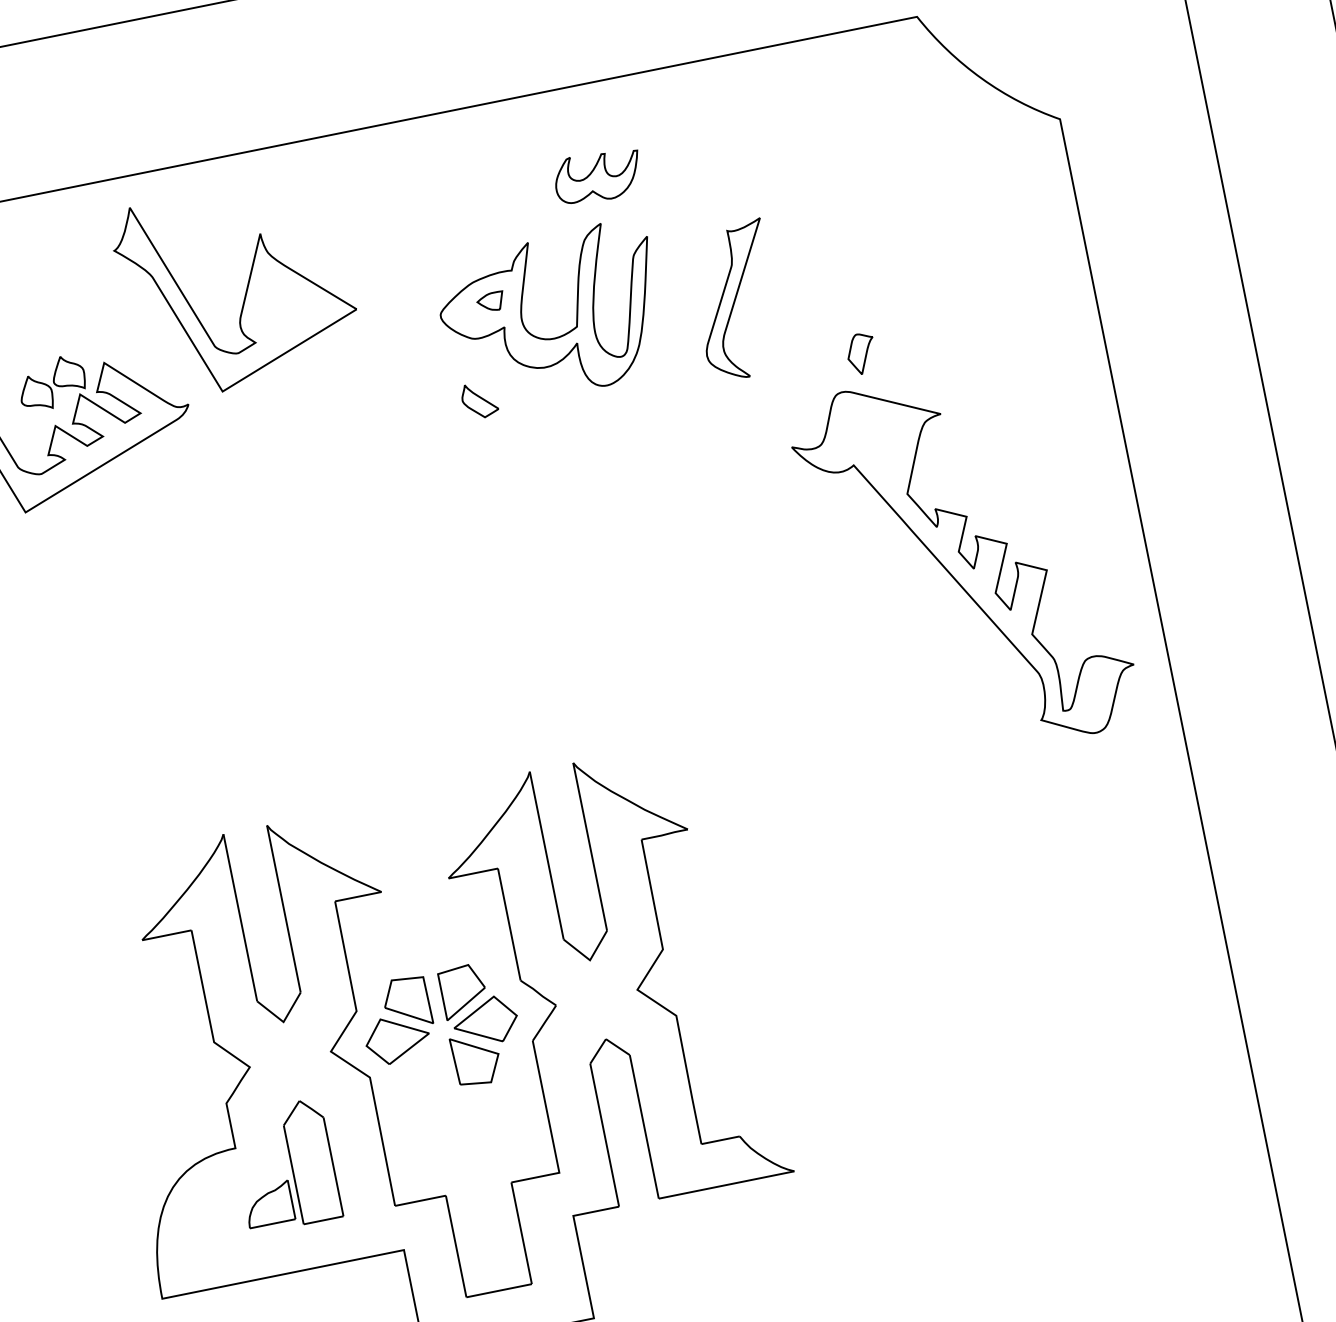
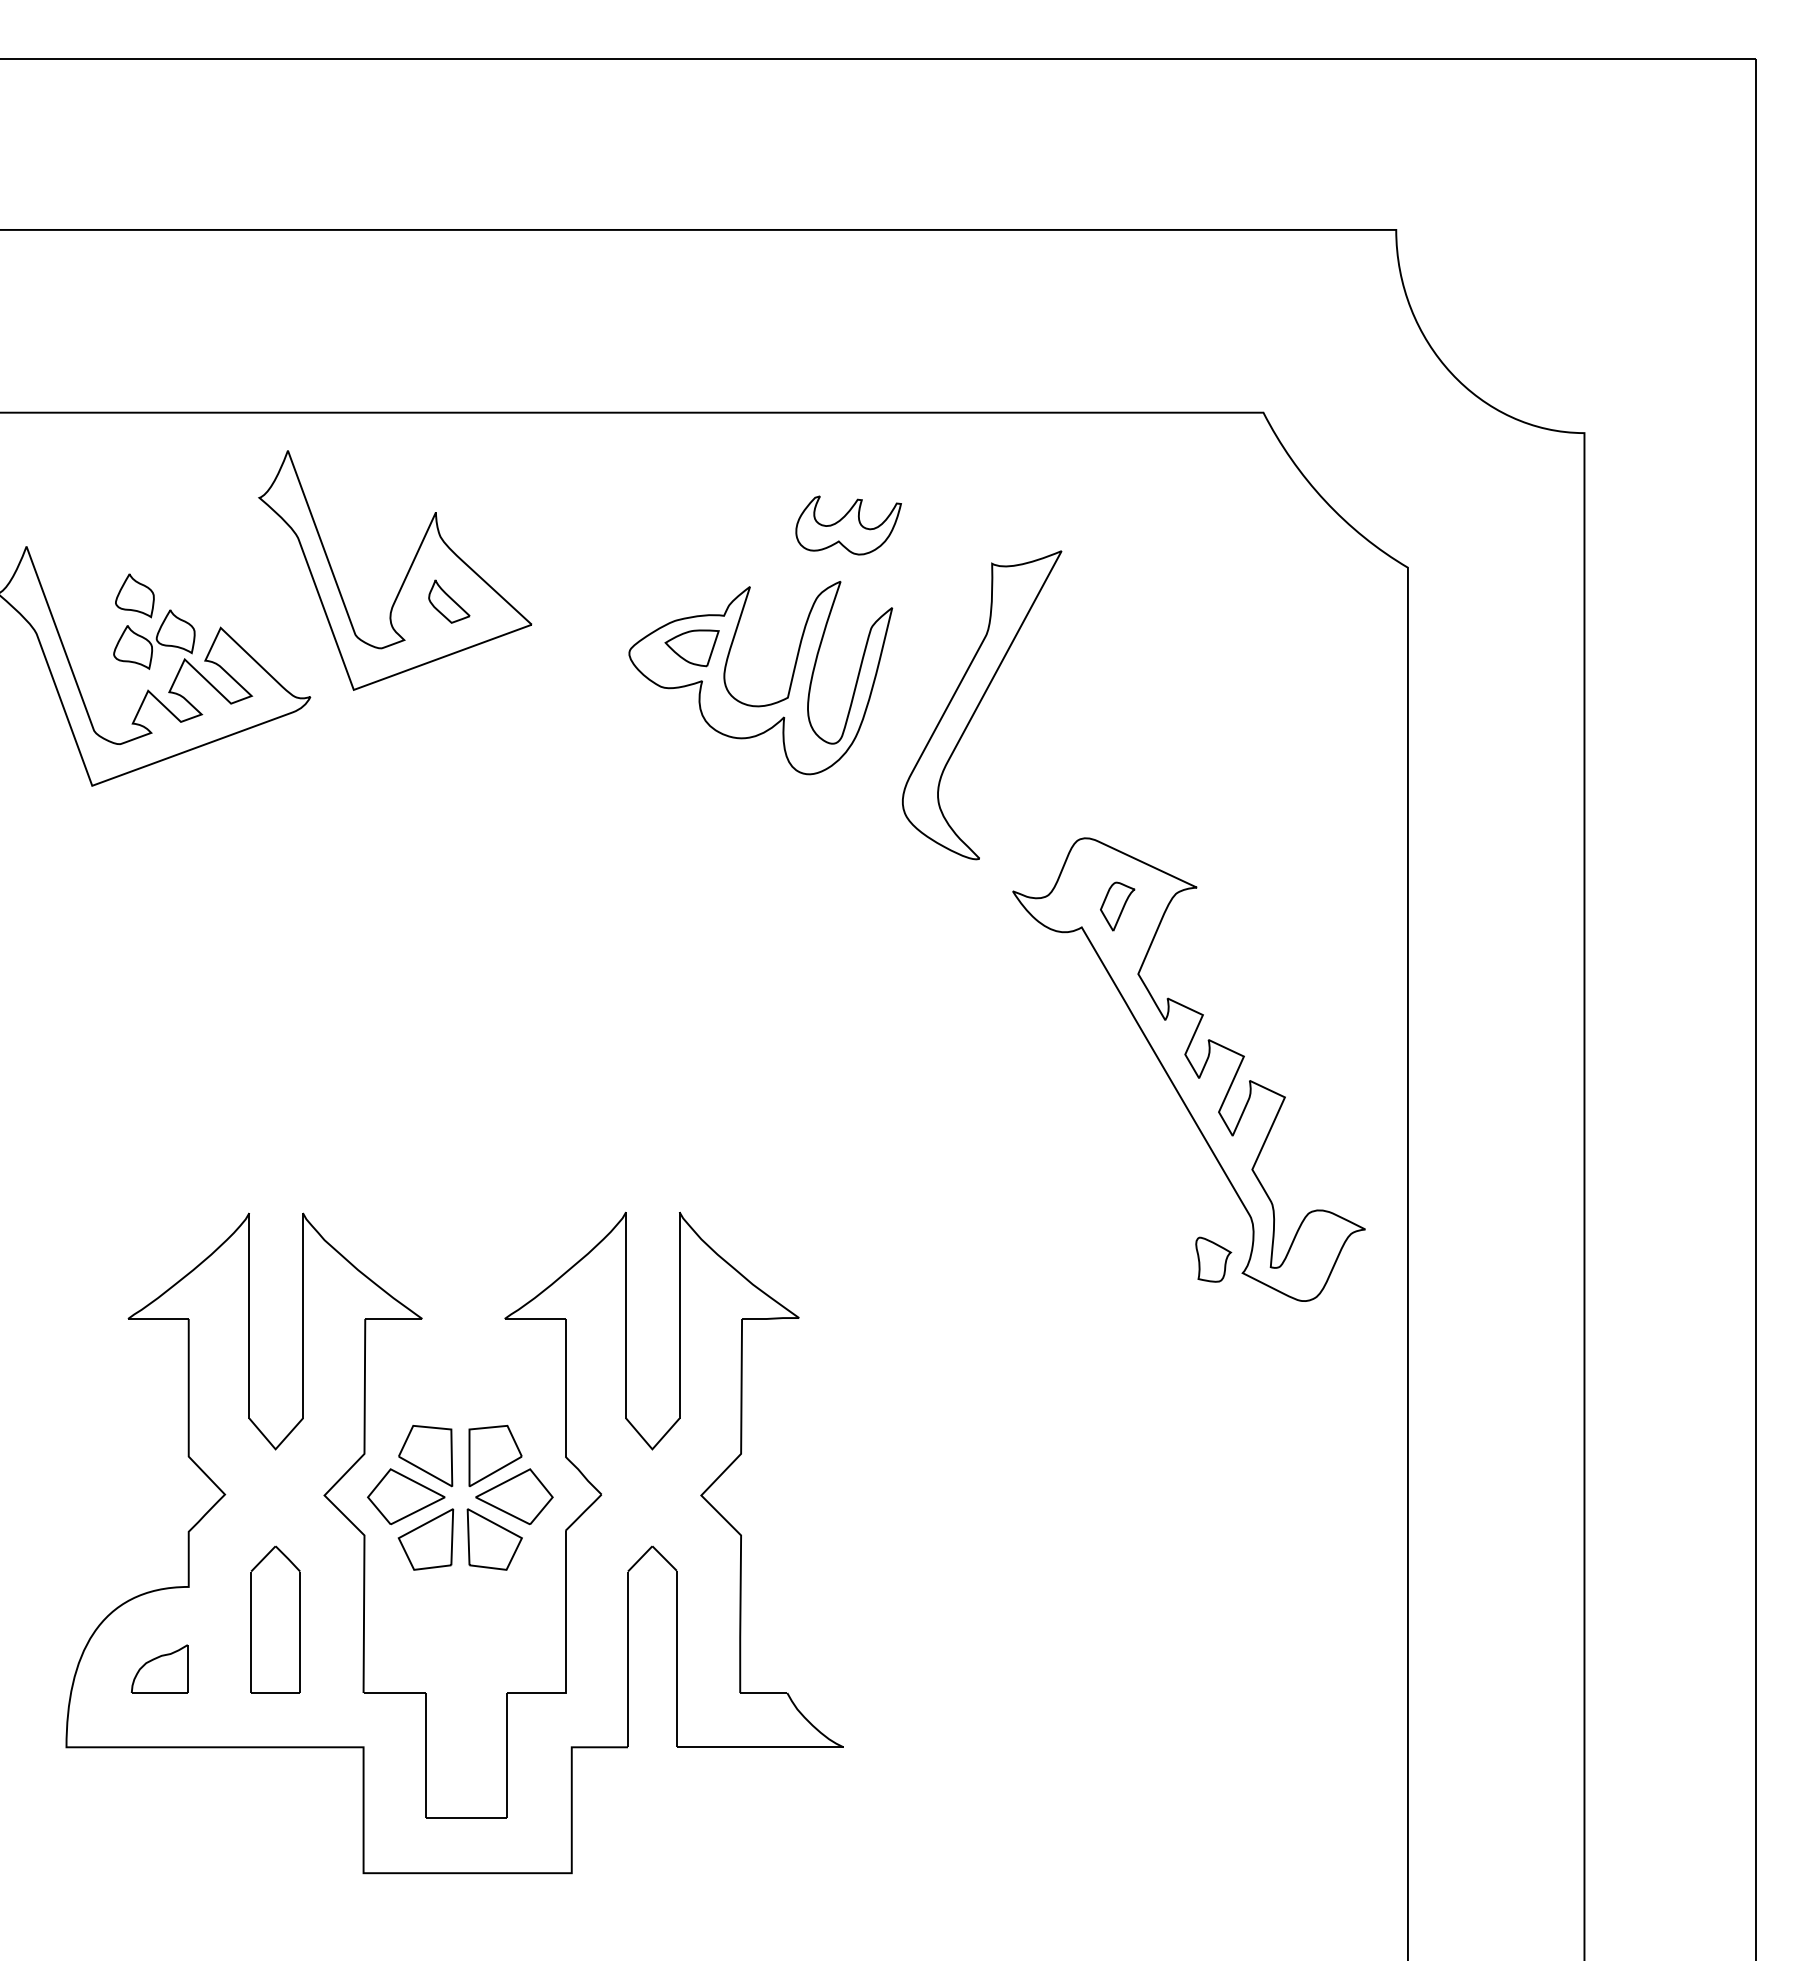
part: (736, 301) -> (982, 705), size x1.67
part: (490, 302) -> (691, 648), size x1.67
part: (28, 350) -> (134, 595), added
part: (861, 353) -> (1117, 906), moved
part: (479, 400) -> (449, 601), moved
part: (1015, 713) -> (1213, 1259), added
part: (420, 1070) -> (425, 1539), added
part: (268, 1203) -> (159, 1668), moved

